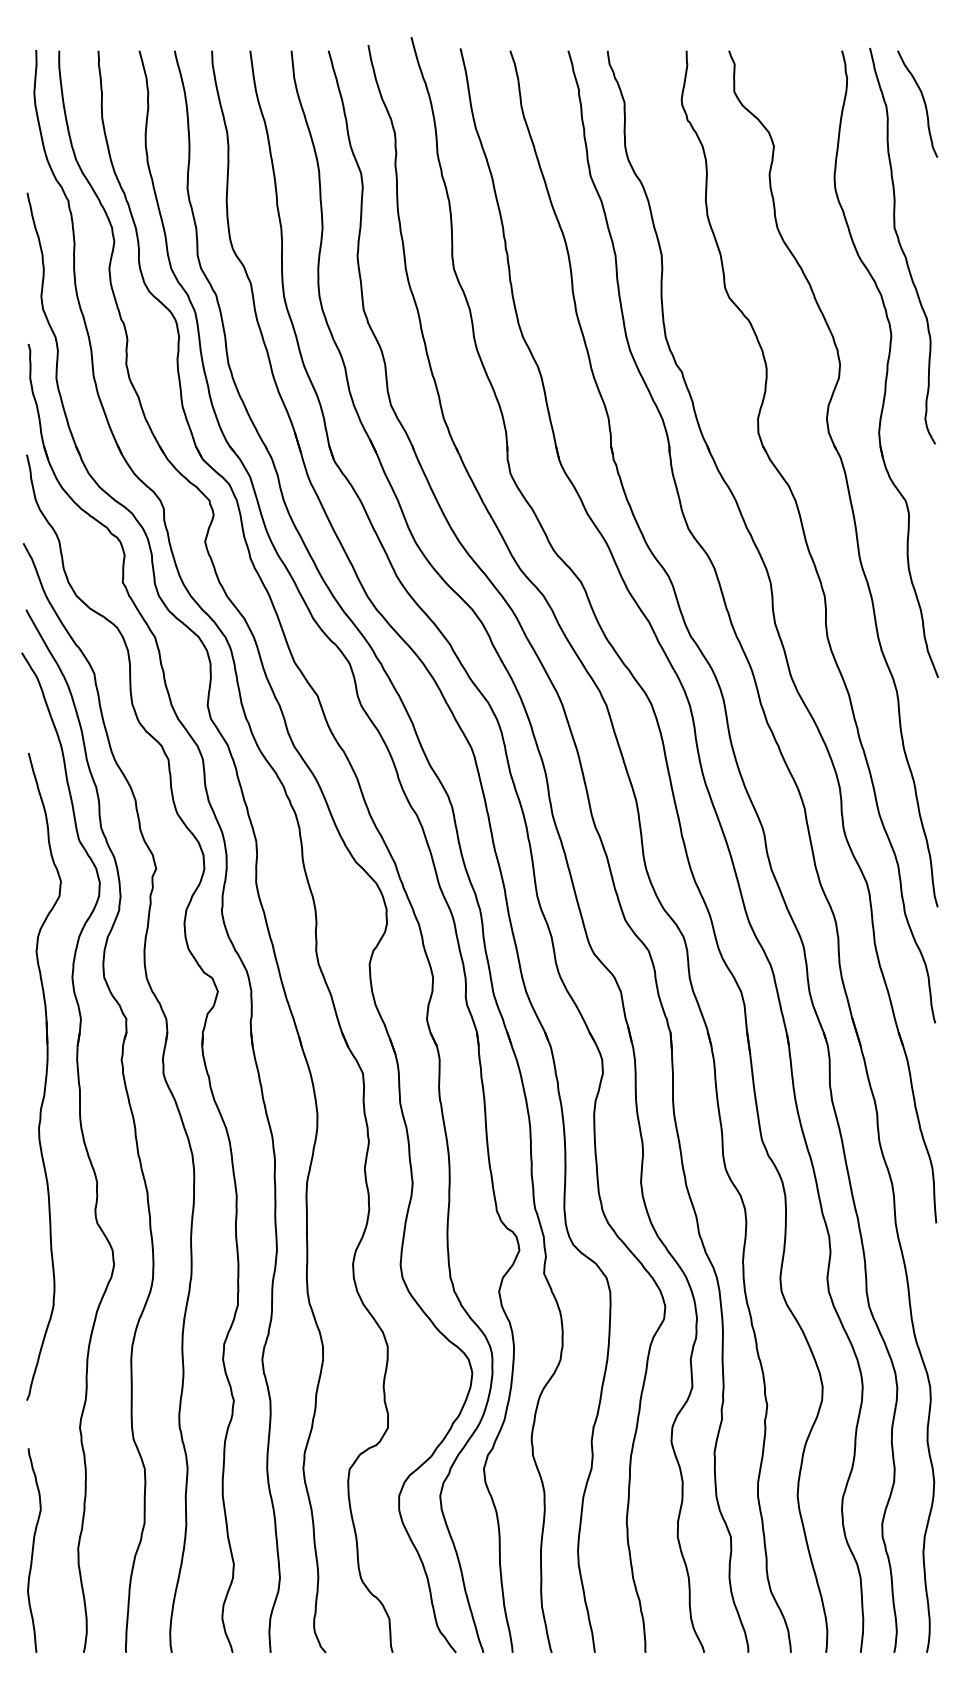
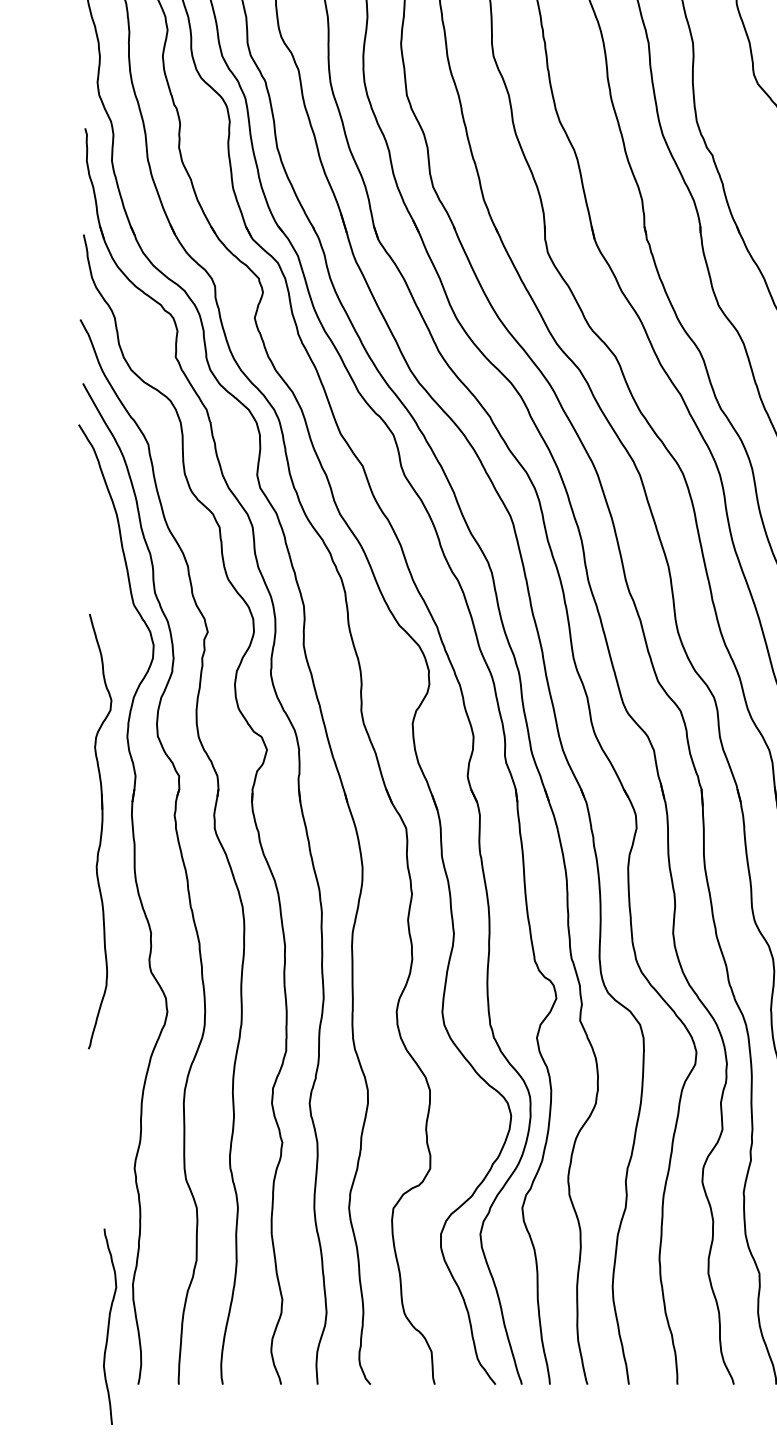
part: (43, 1076) -> (99, 831), size x0.7
curve: (33, 1550) -> (109, 1326), moved

